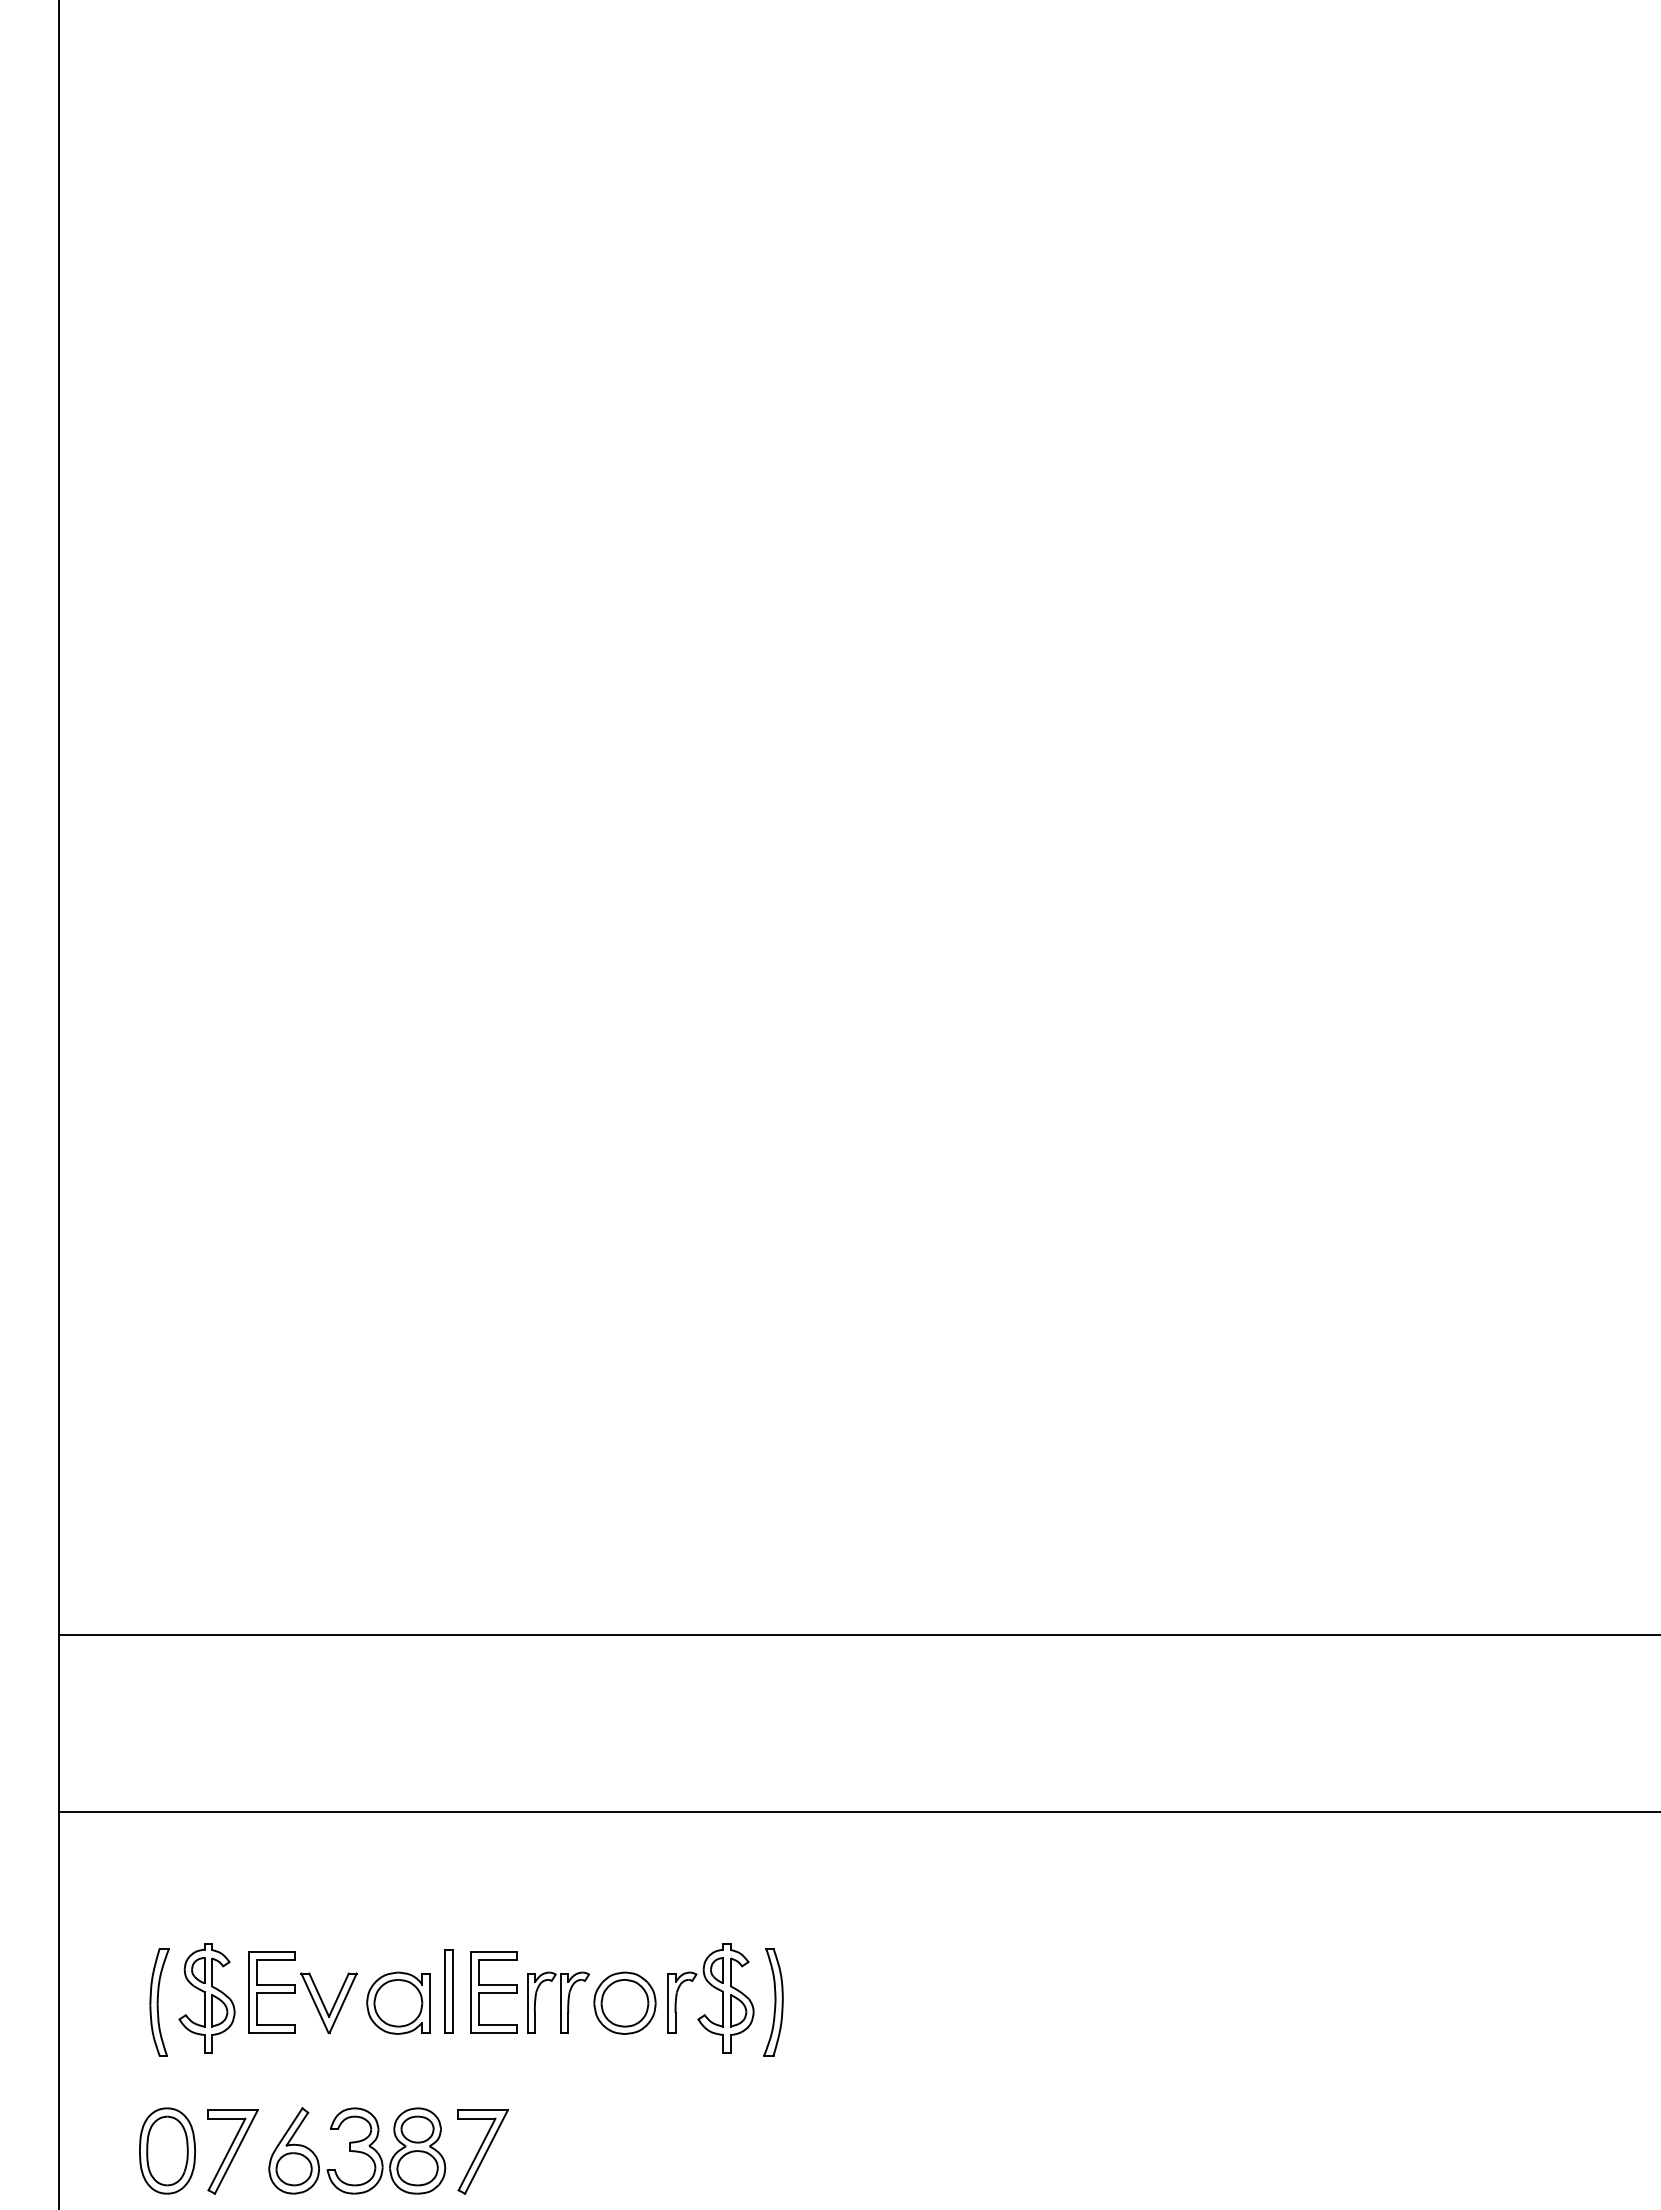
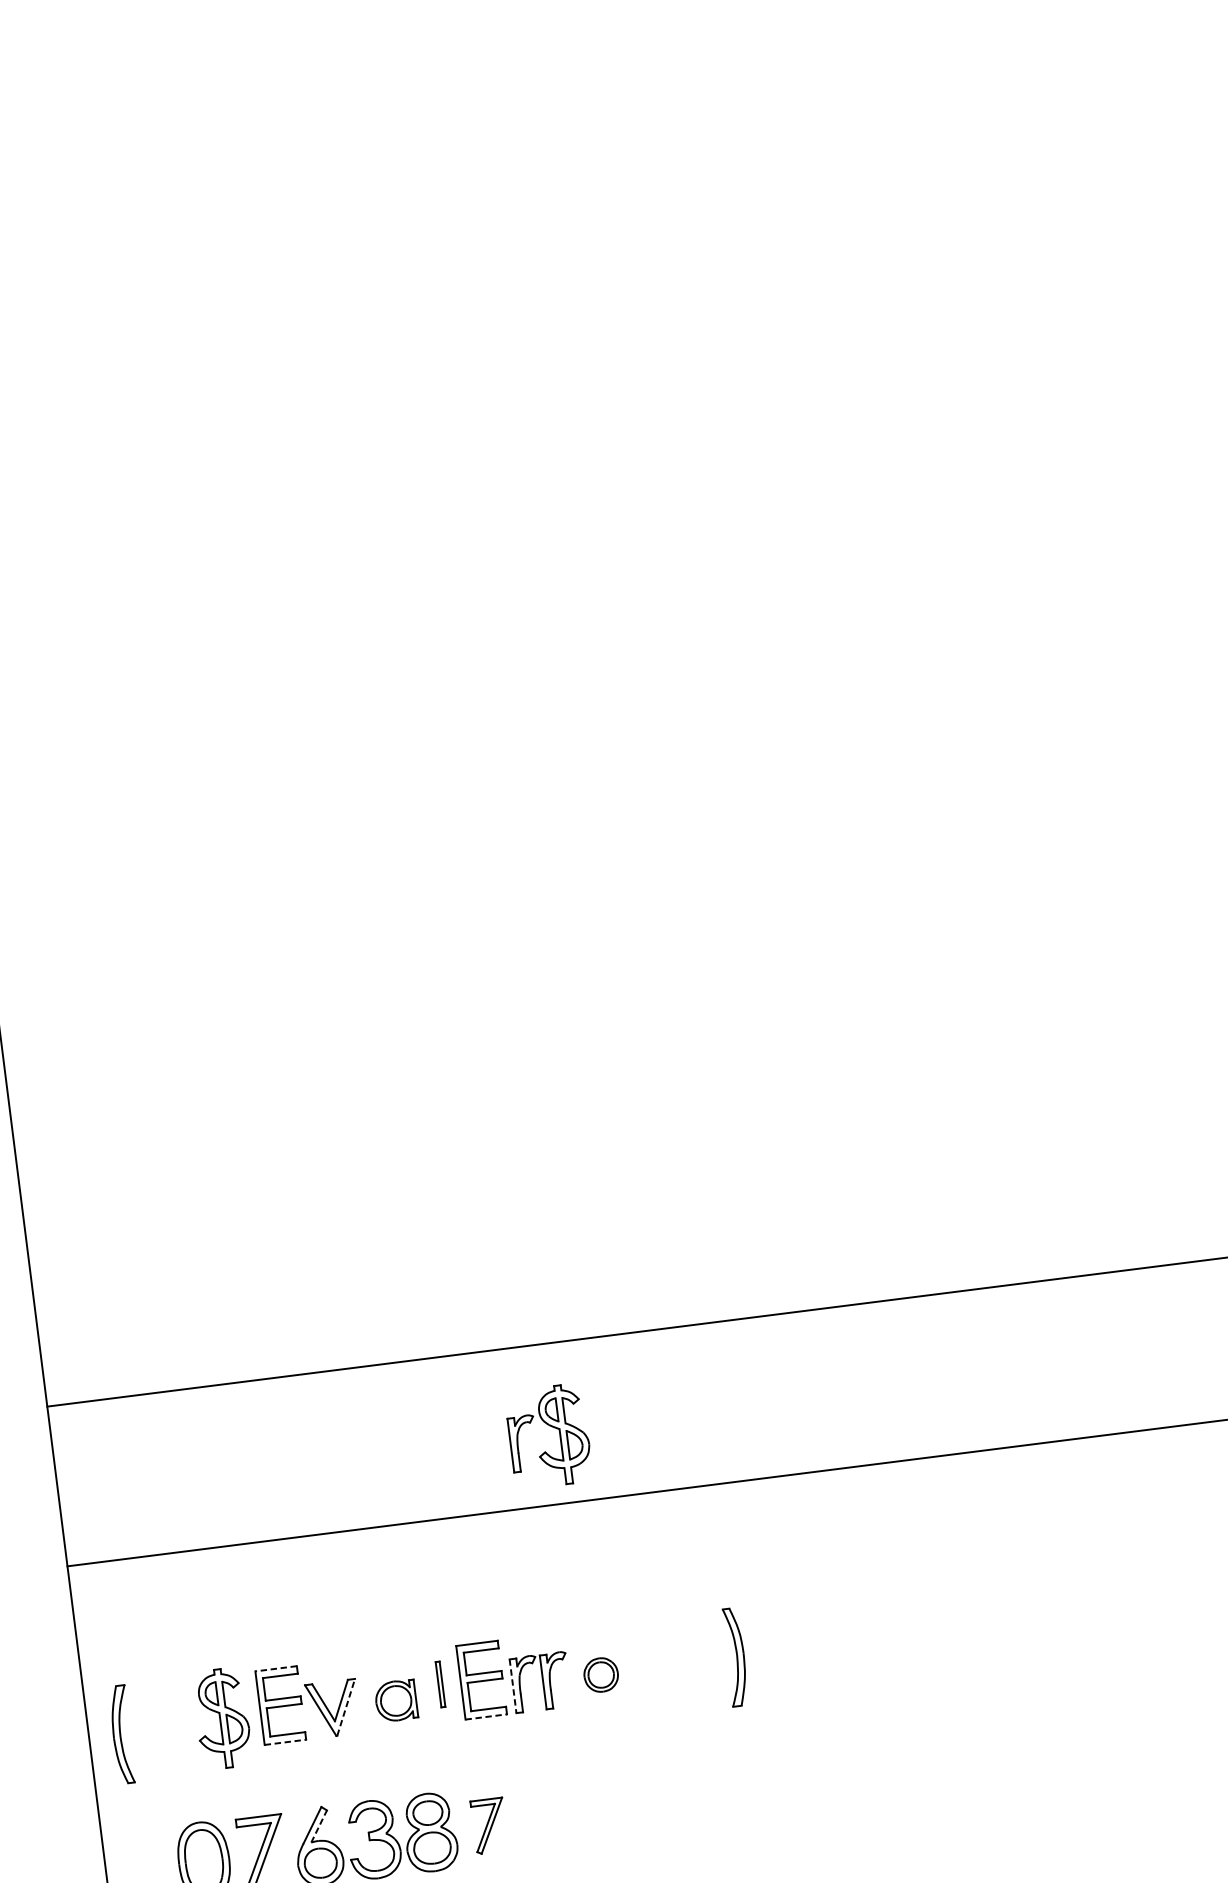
line: (272, 1951) -> (276, 1668), solid -> dashed
part: (714, 1988) -> (551, 1427), moved
part: (448, 1991) -> (440, 1684), size x0.6
part: (159, 2002) -> (121, 1734), moved
part: (398, 2002) -> (396, 1700), size x0.7
part: (624, 2002) -> (600, 1674), size x0.6
line: (343, 2003) -> (346, 1707), solid -> dashed
line: (527, 2003) -> (513, 1686), solid -> dashed
line: (272, 2032) -> (285, 1741), solid -> dashed
line: (494, 2032) -> (486, 1716), solid -> dashed
line: (297, 2129) -> (319, 1826), solid -> dashed
part: (482, 2151) -> (489, 1825), size x0.7

